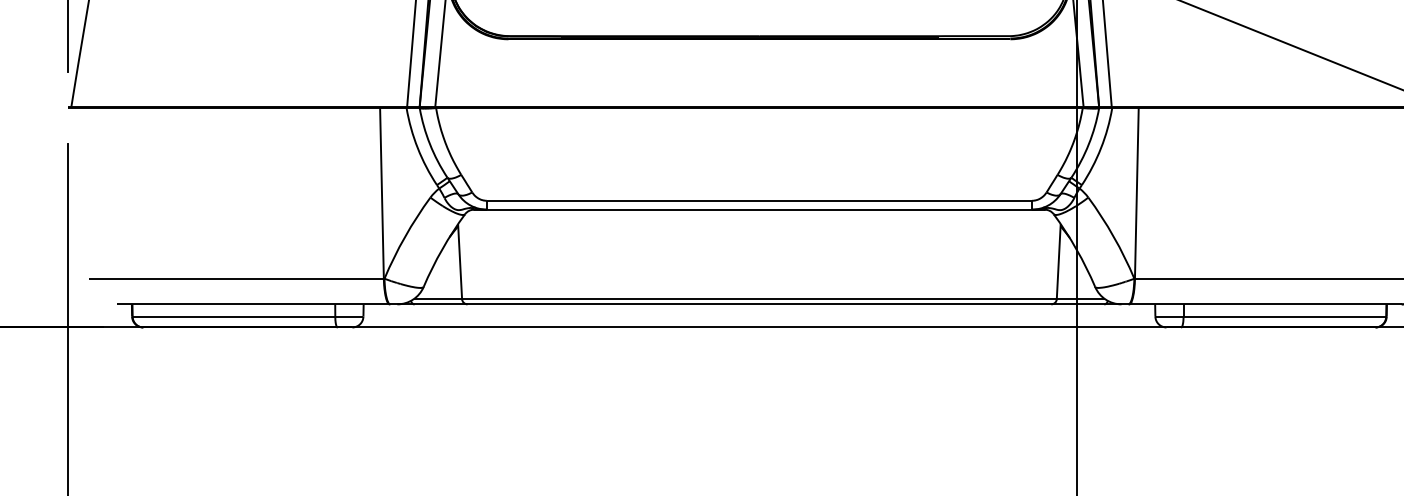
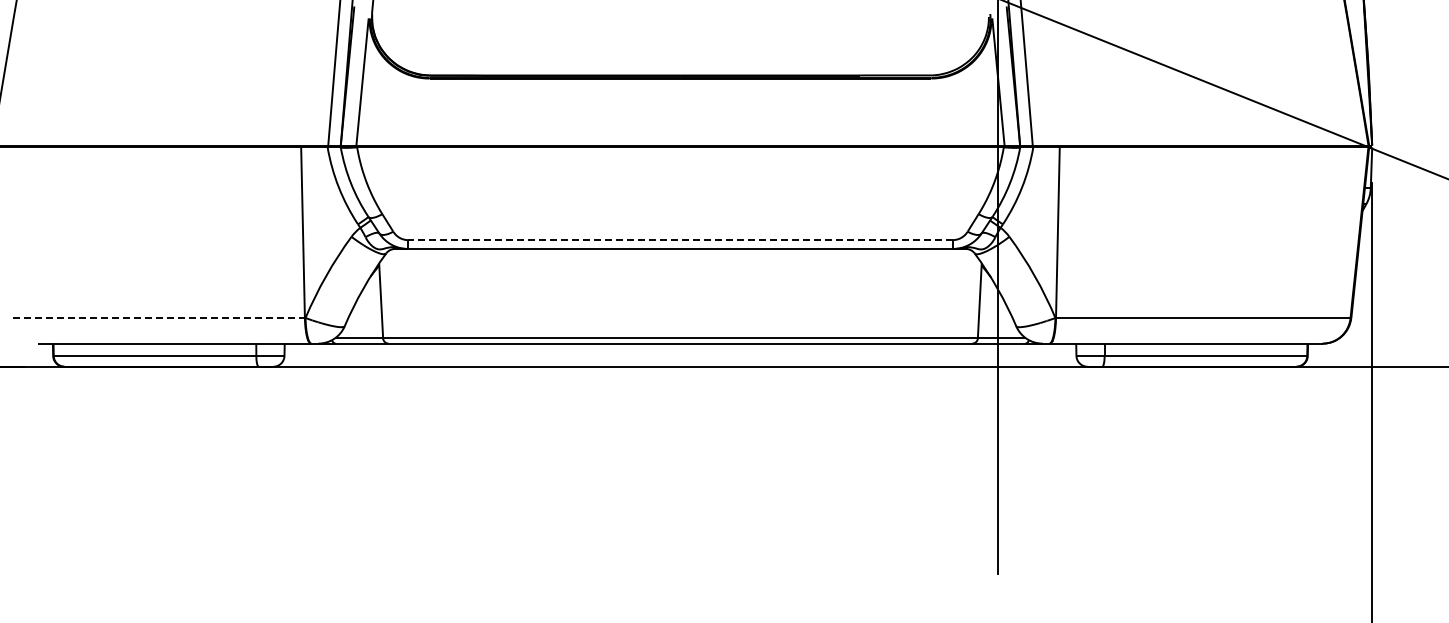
line: (759, 201) -> (680, 240), solid -> dashed
line: (237, 279) -> (158, 318), solid -> dashed

